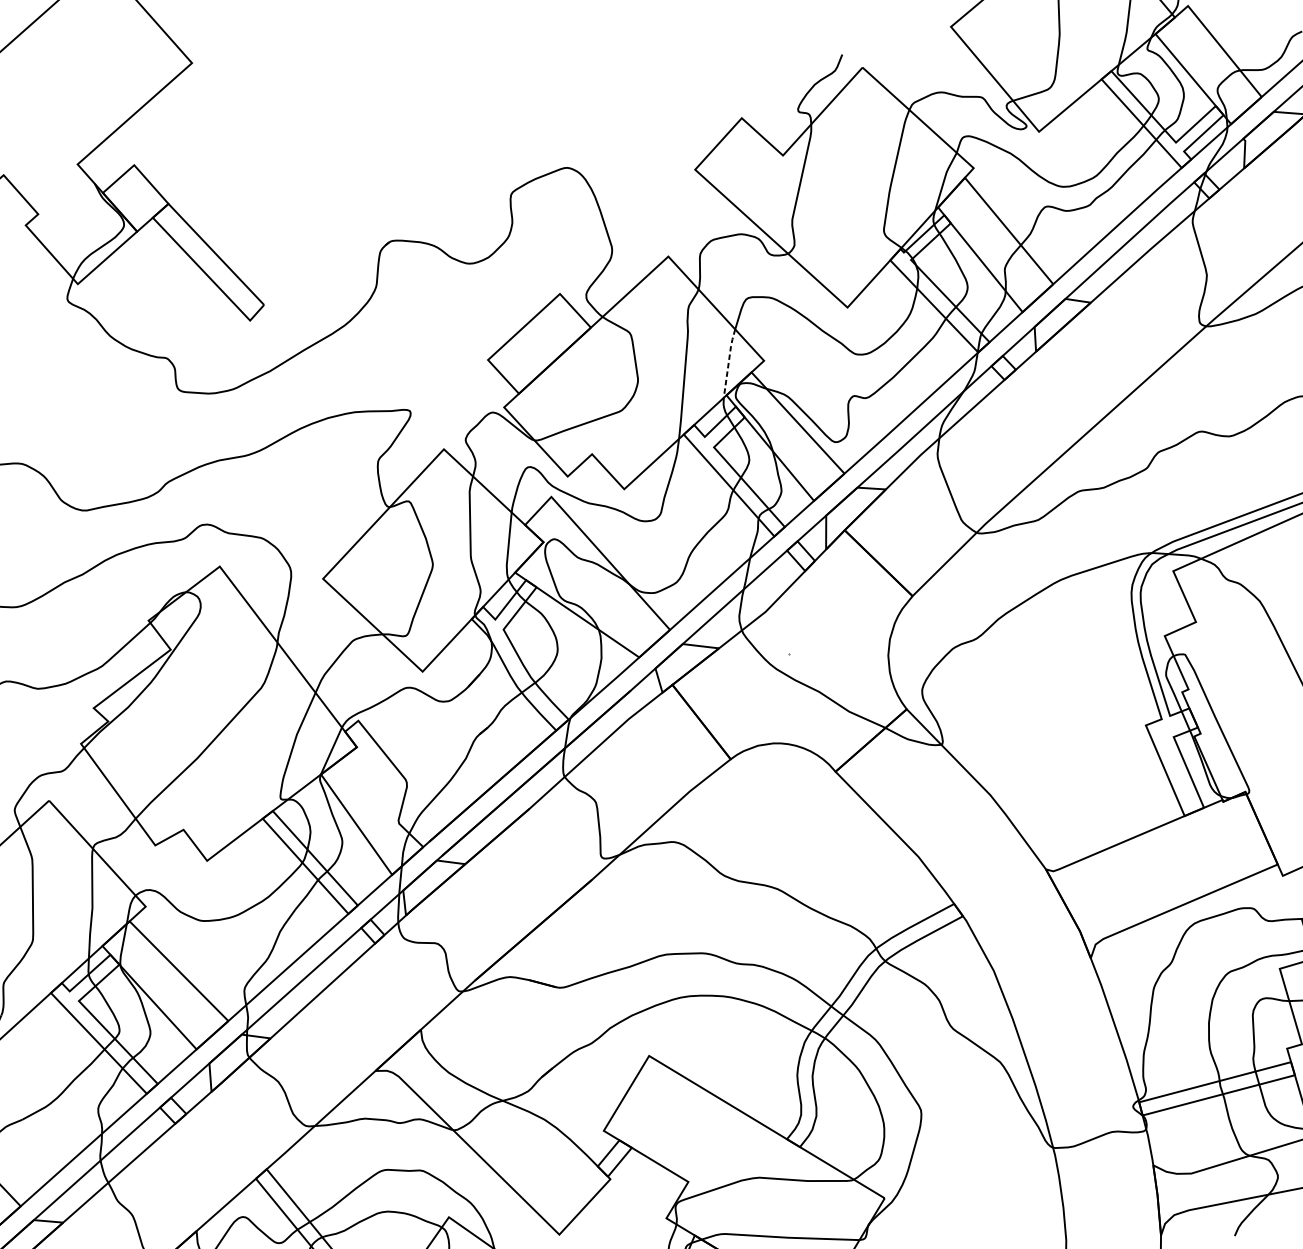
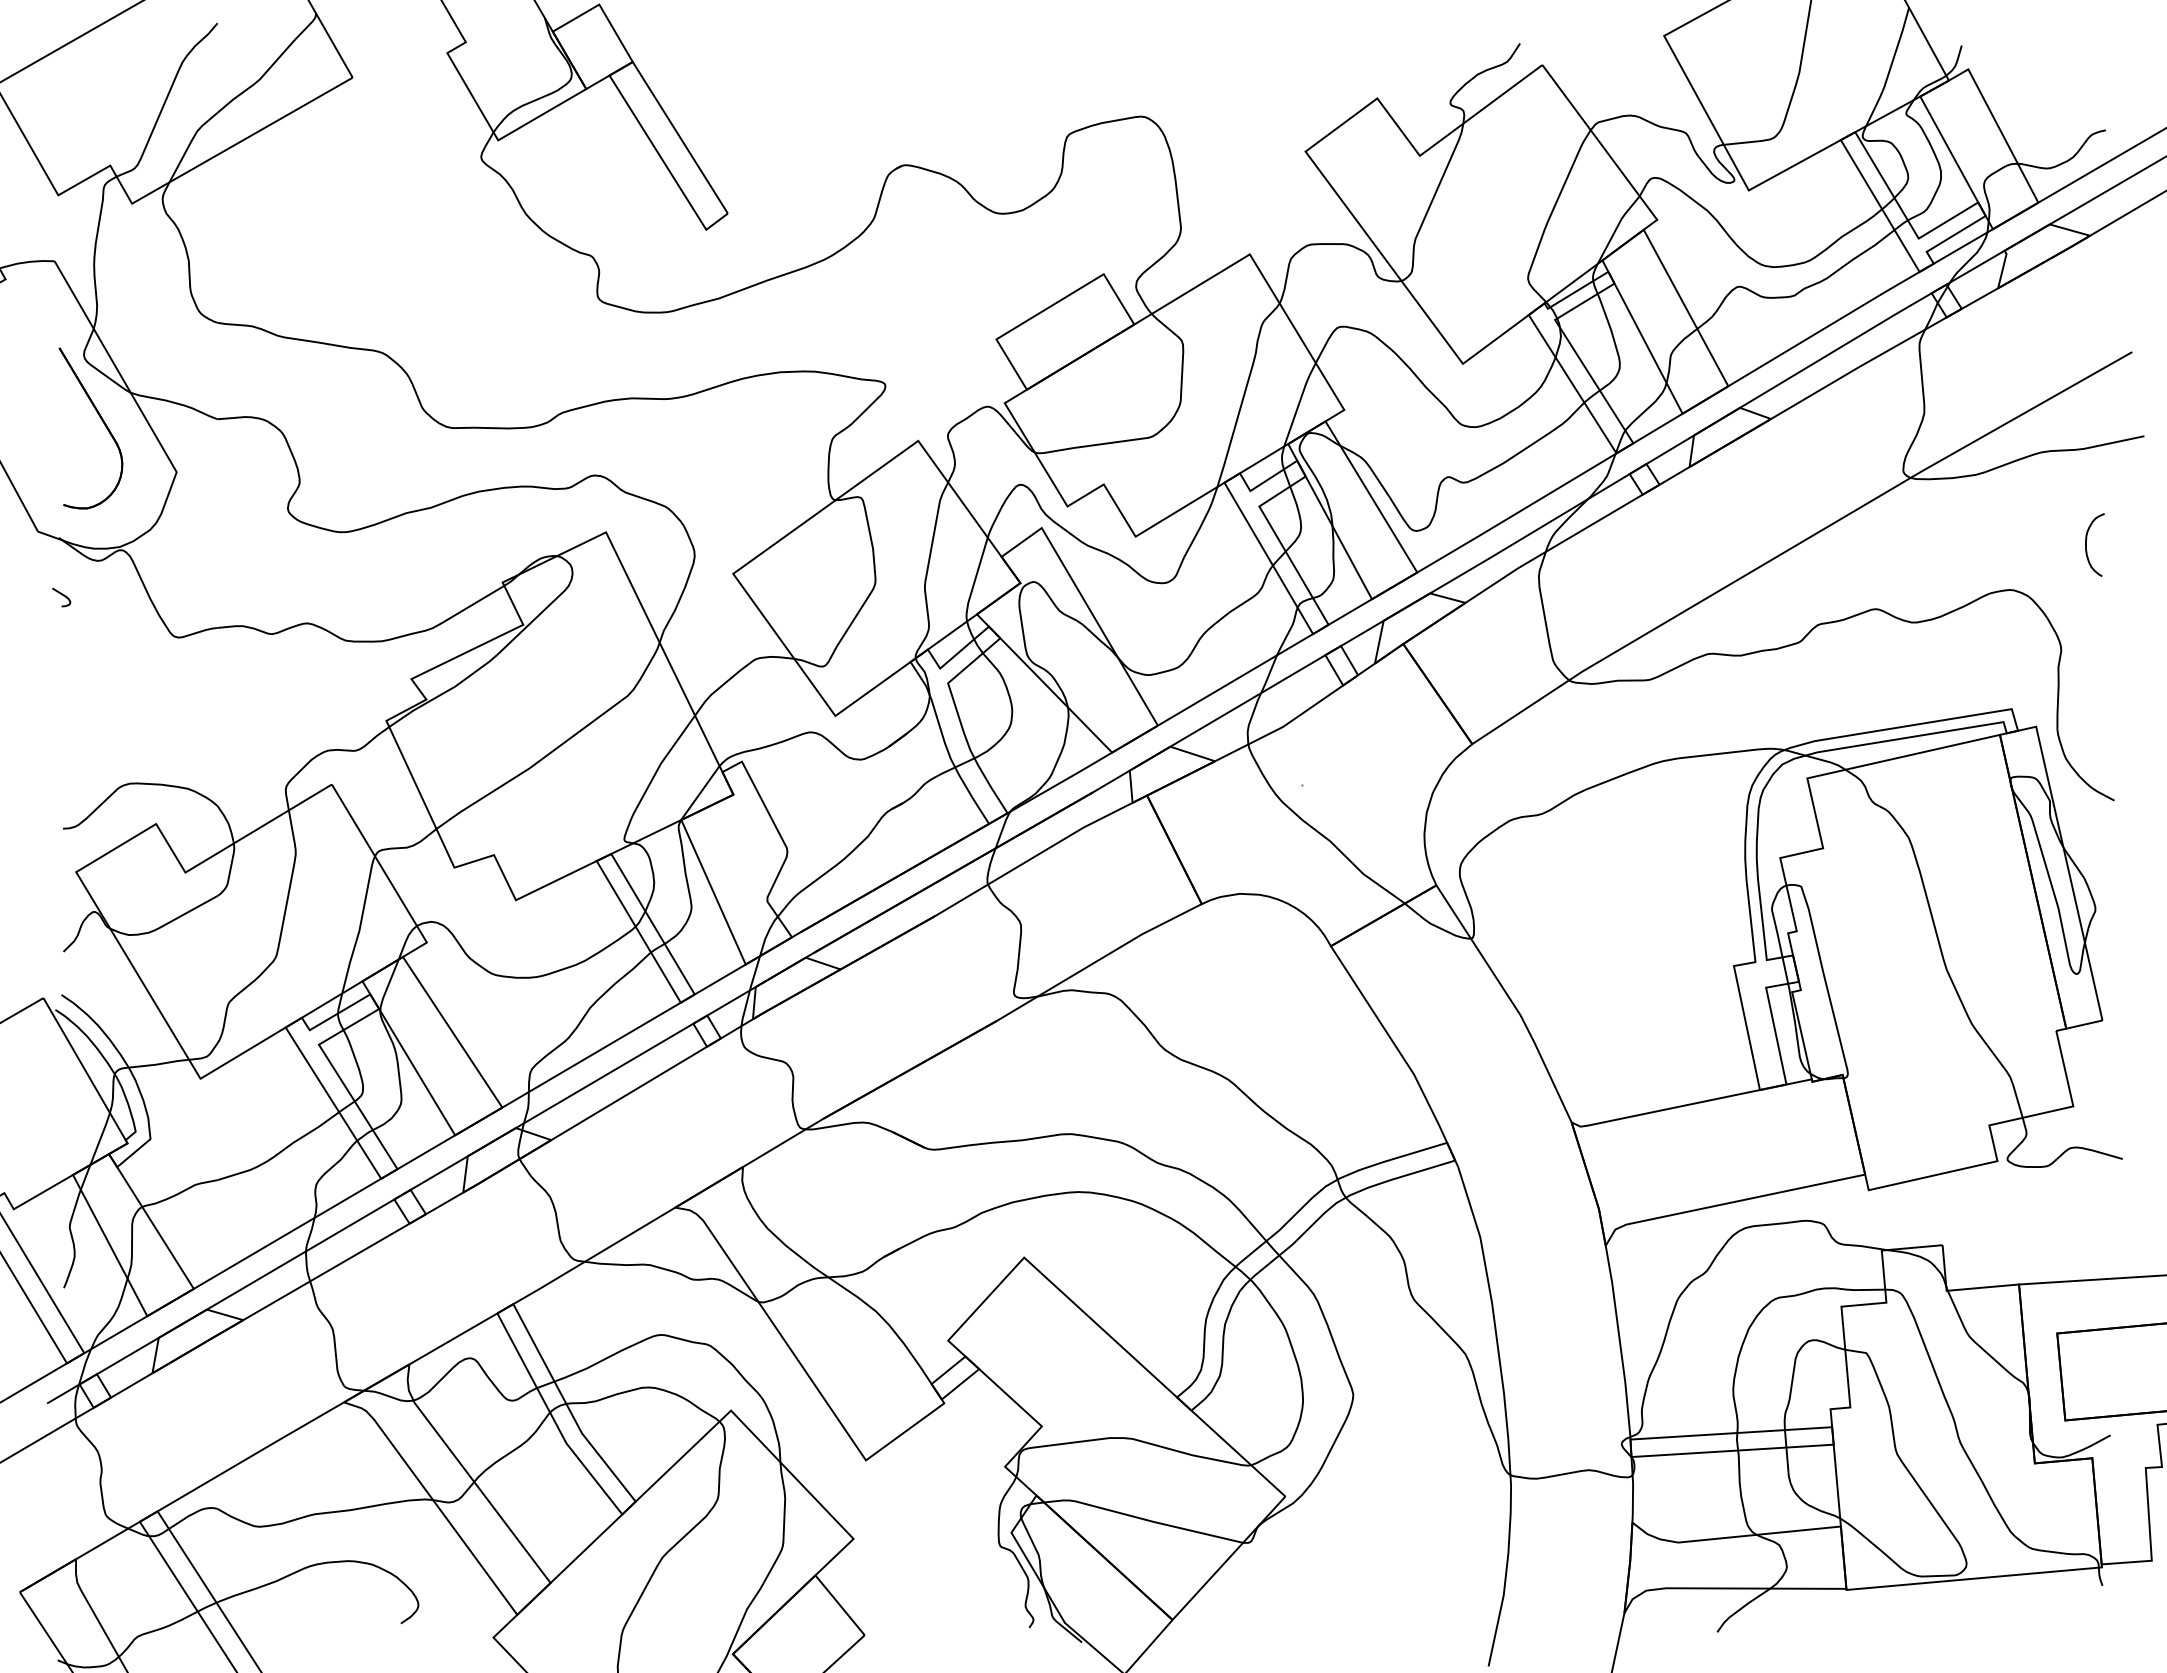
line: (728, 362) -> (1299, 403), dashed -> solid

